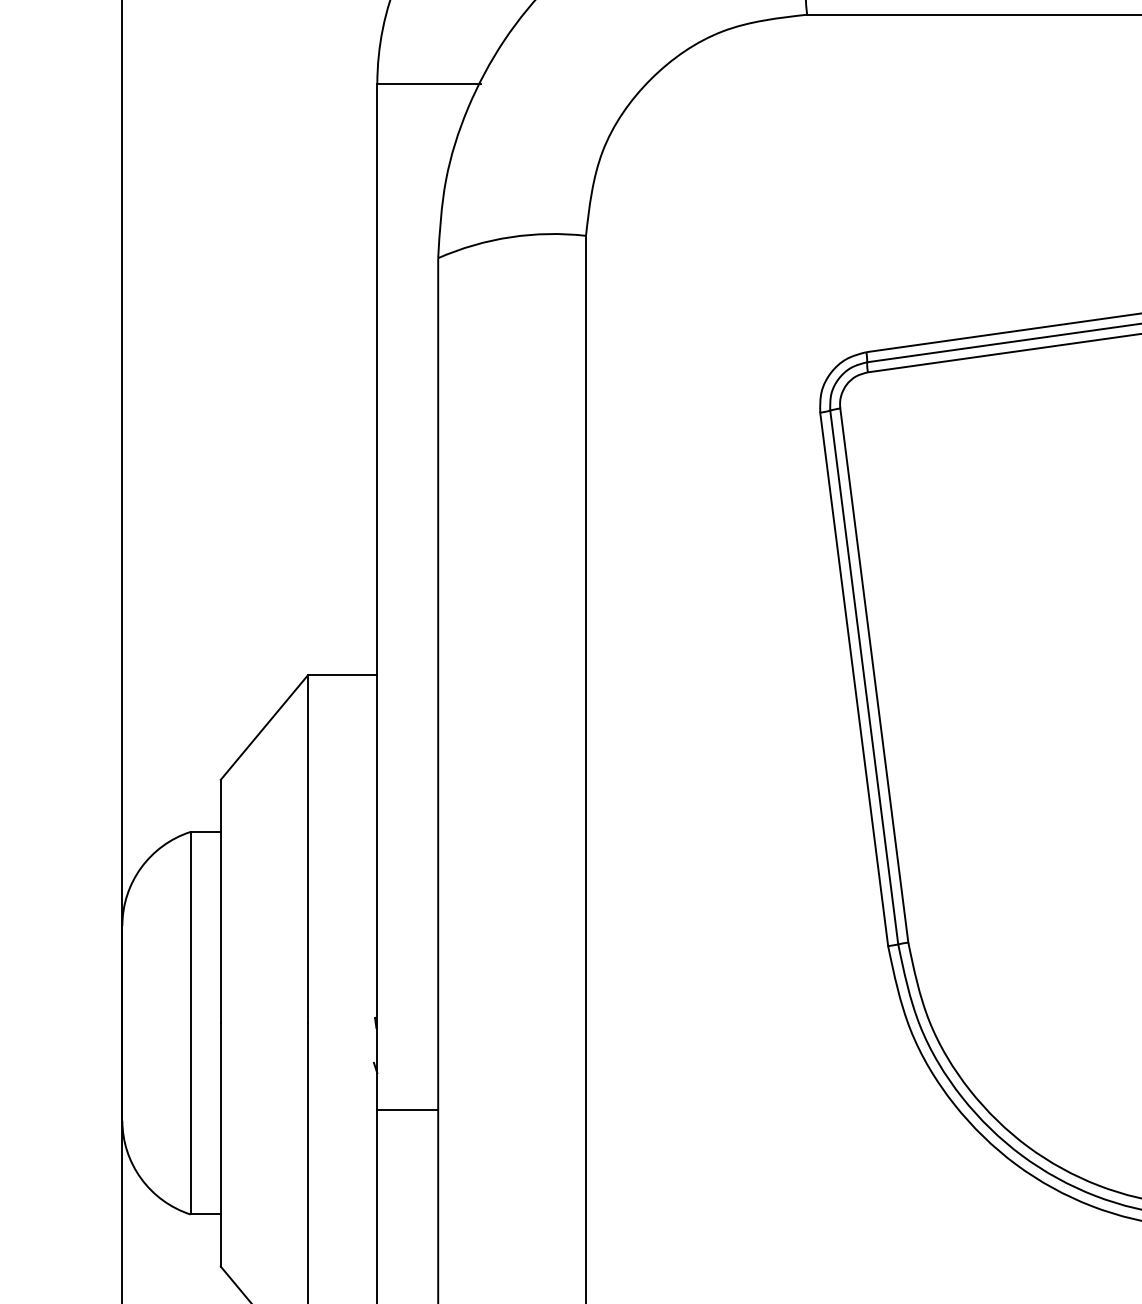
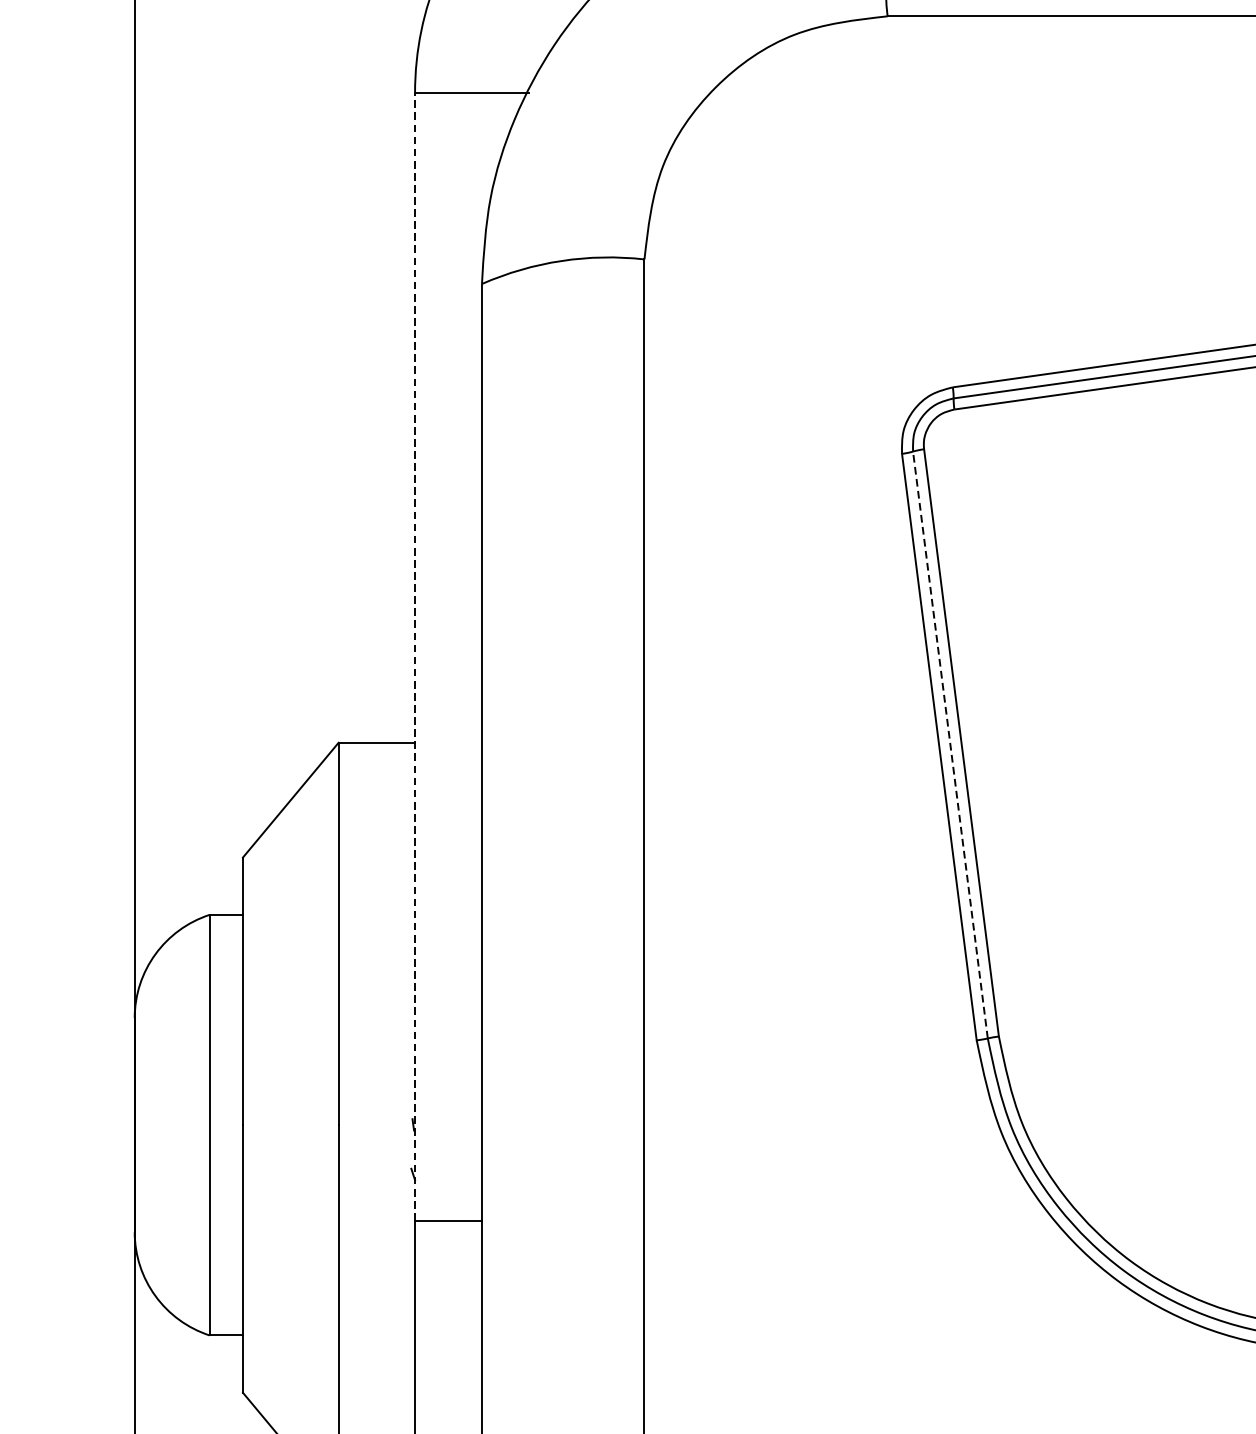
line: (377, 597) -> (415, 657), solid -> dashed
line: (864, 677) -> (950, 745), solid -> dashed

